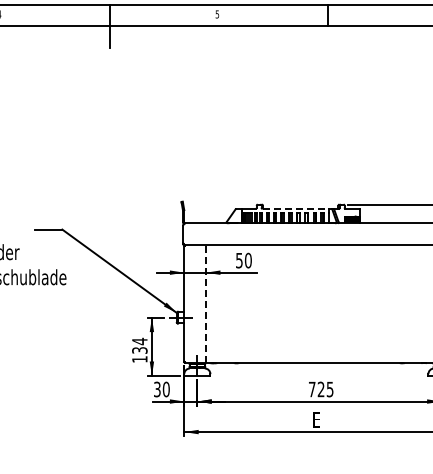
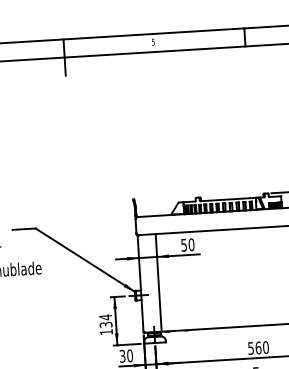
line: (296, 208) -> (228, 199), dashed -> solid
line: (206, 303) -> (159, 282), dashed -> solid
text: (320, 389) -> (257, 348), 725 -> 560

